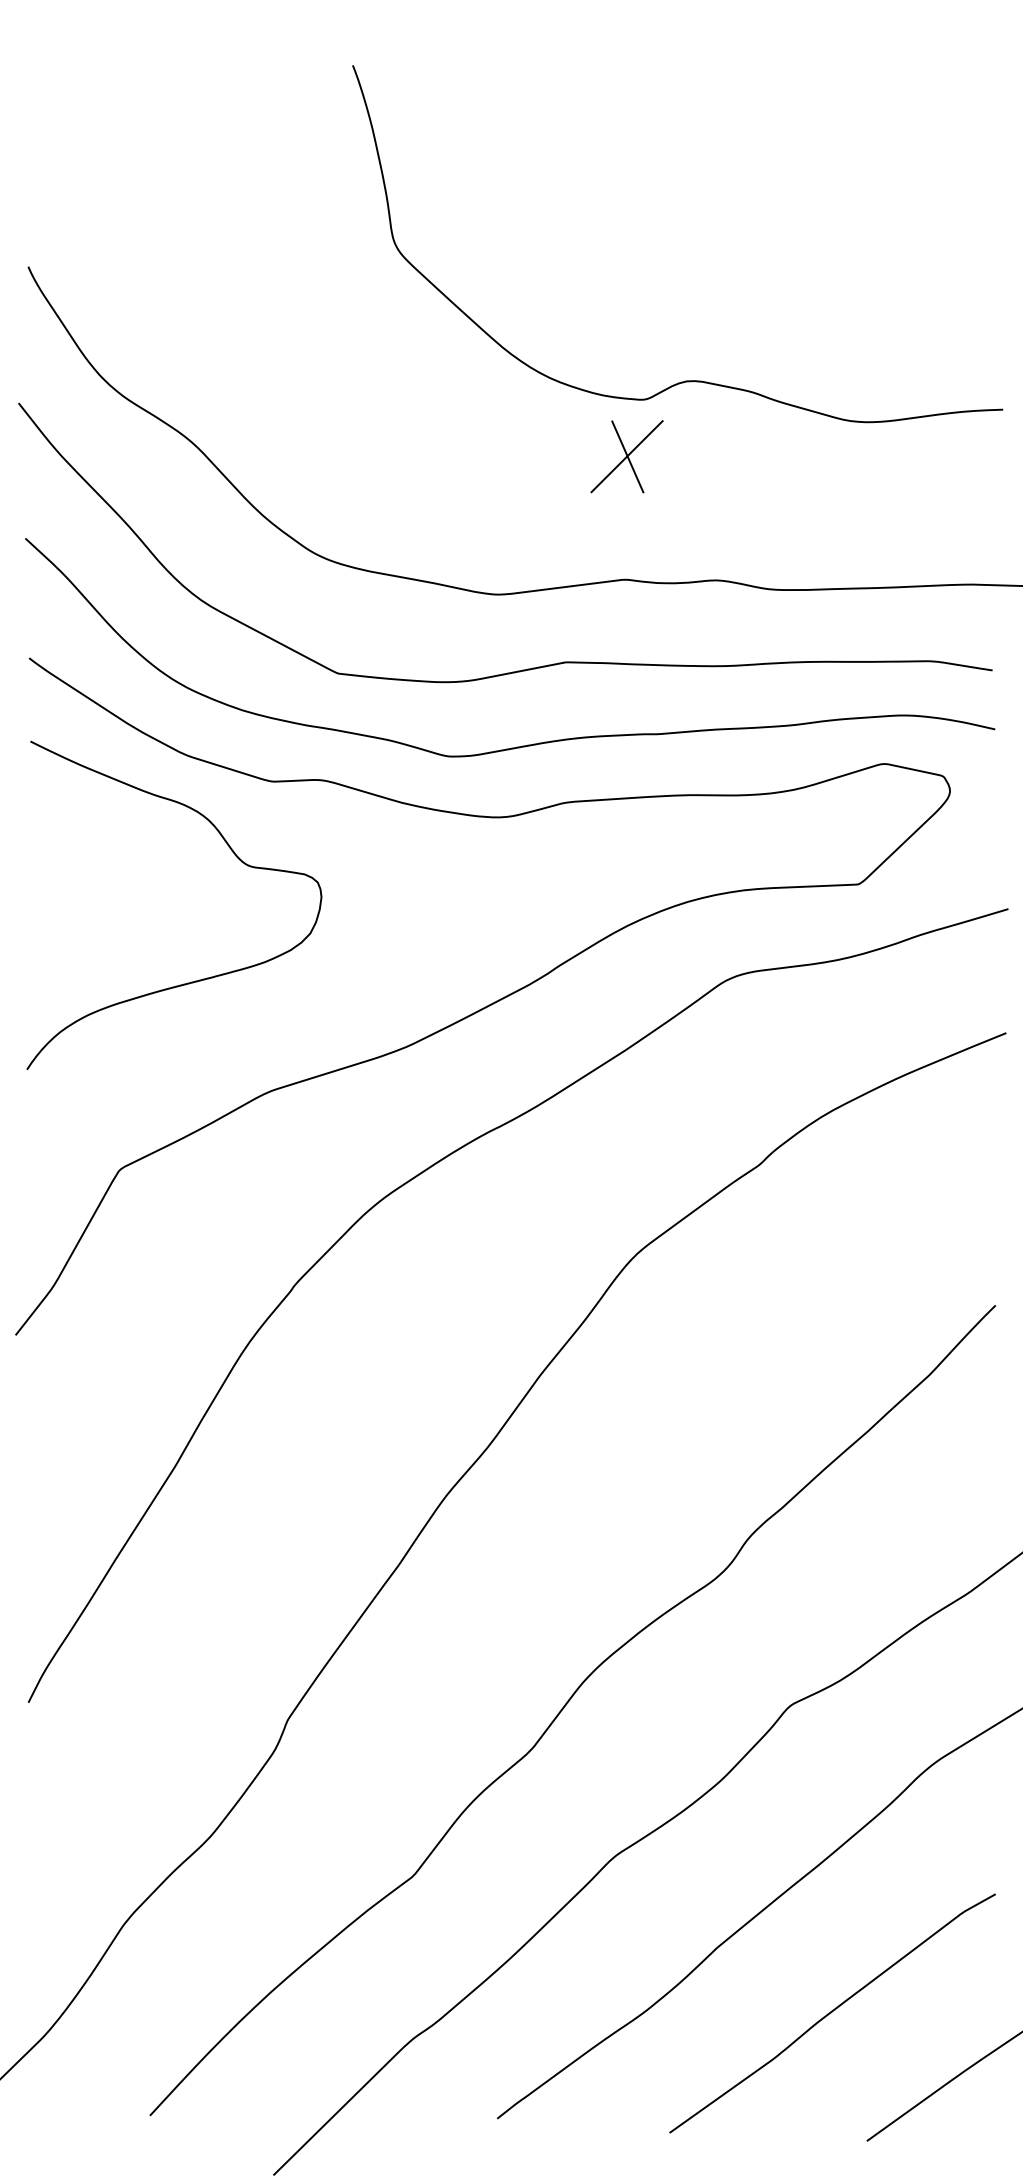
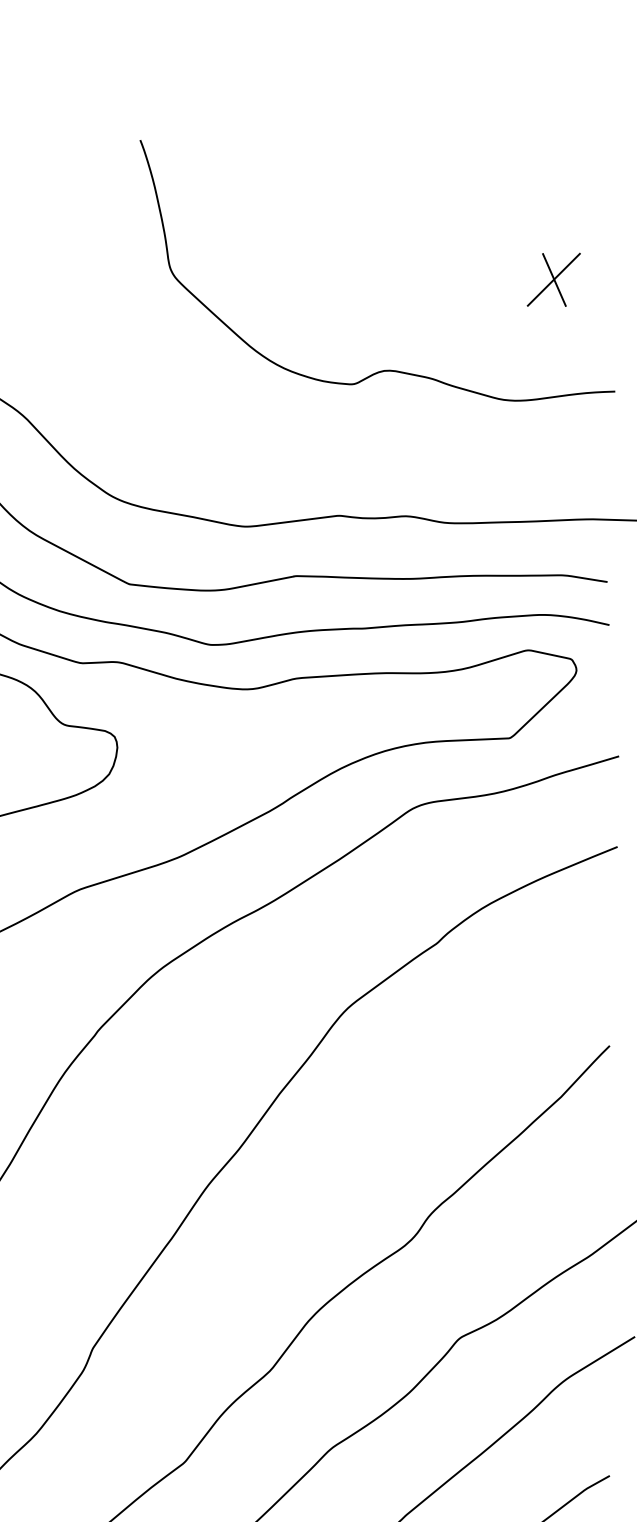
part: (626, 456) -> (553, 279), moved

